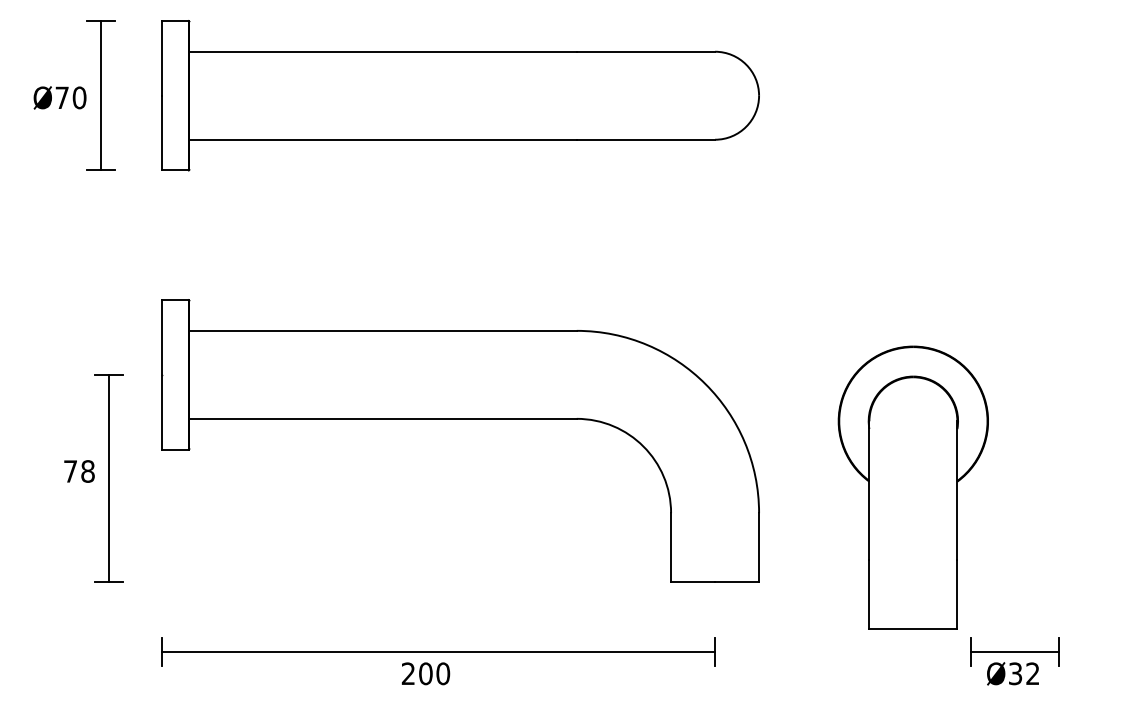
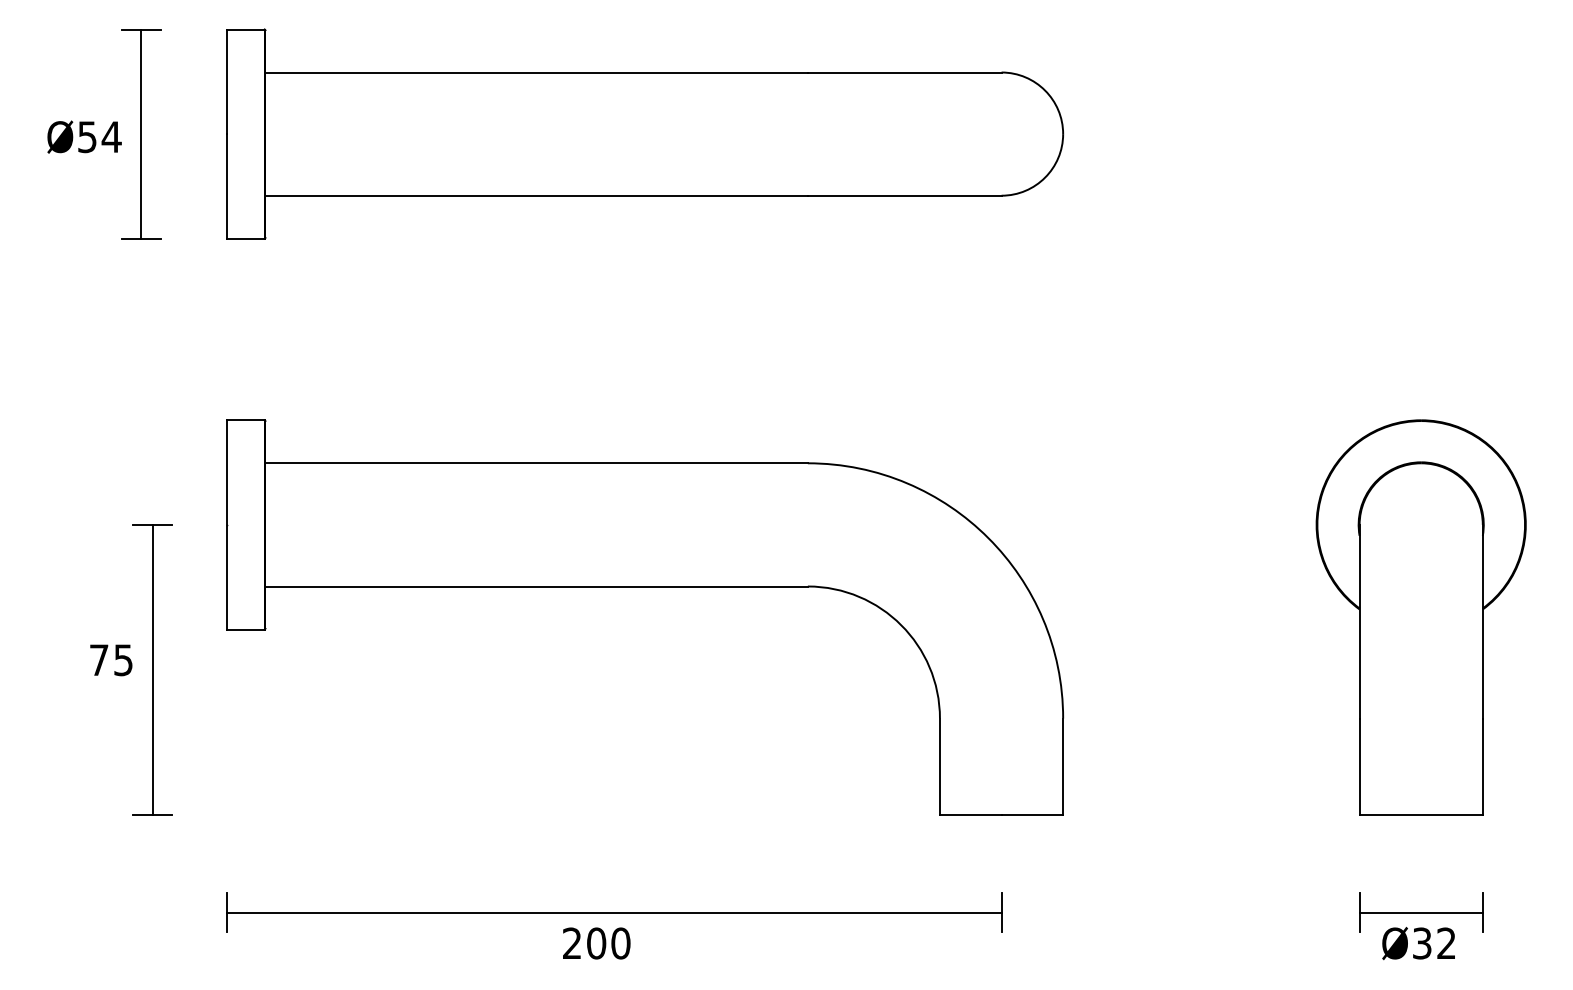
text: (70, 98) -> (99, 137), Ø70 -> Ø54
text: (87, 471) -> (123, 660), 78 -> 75
part: (912, 487) -> (1420, 617), moved

